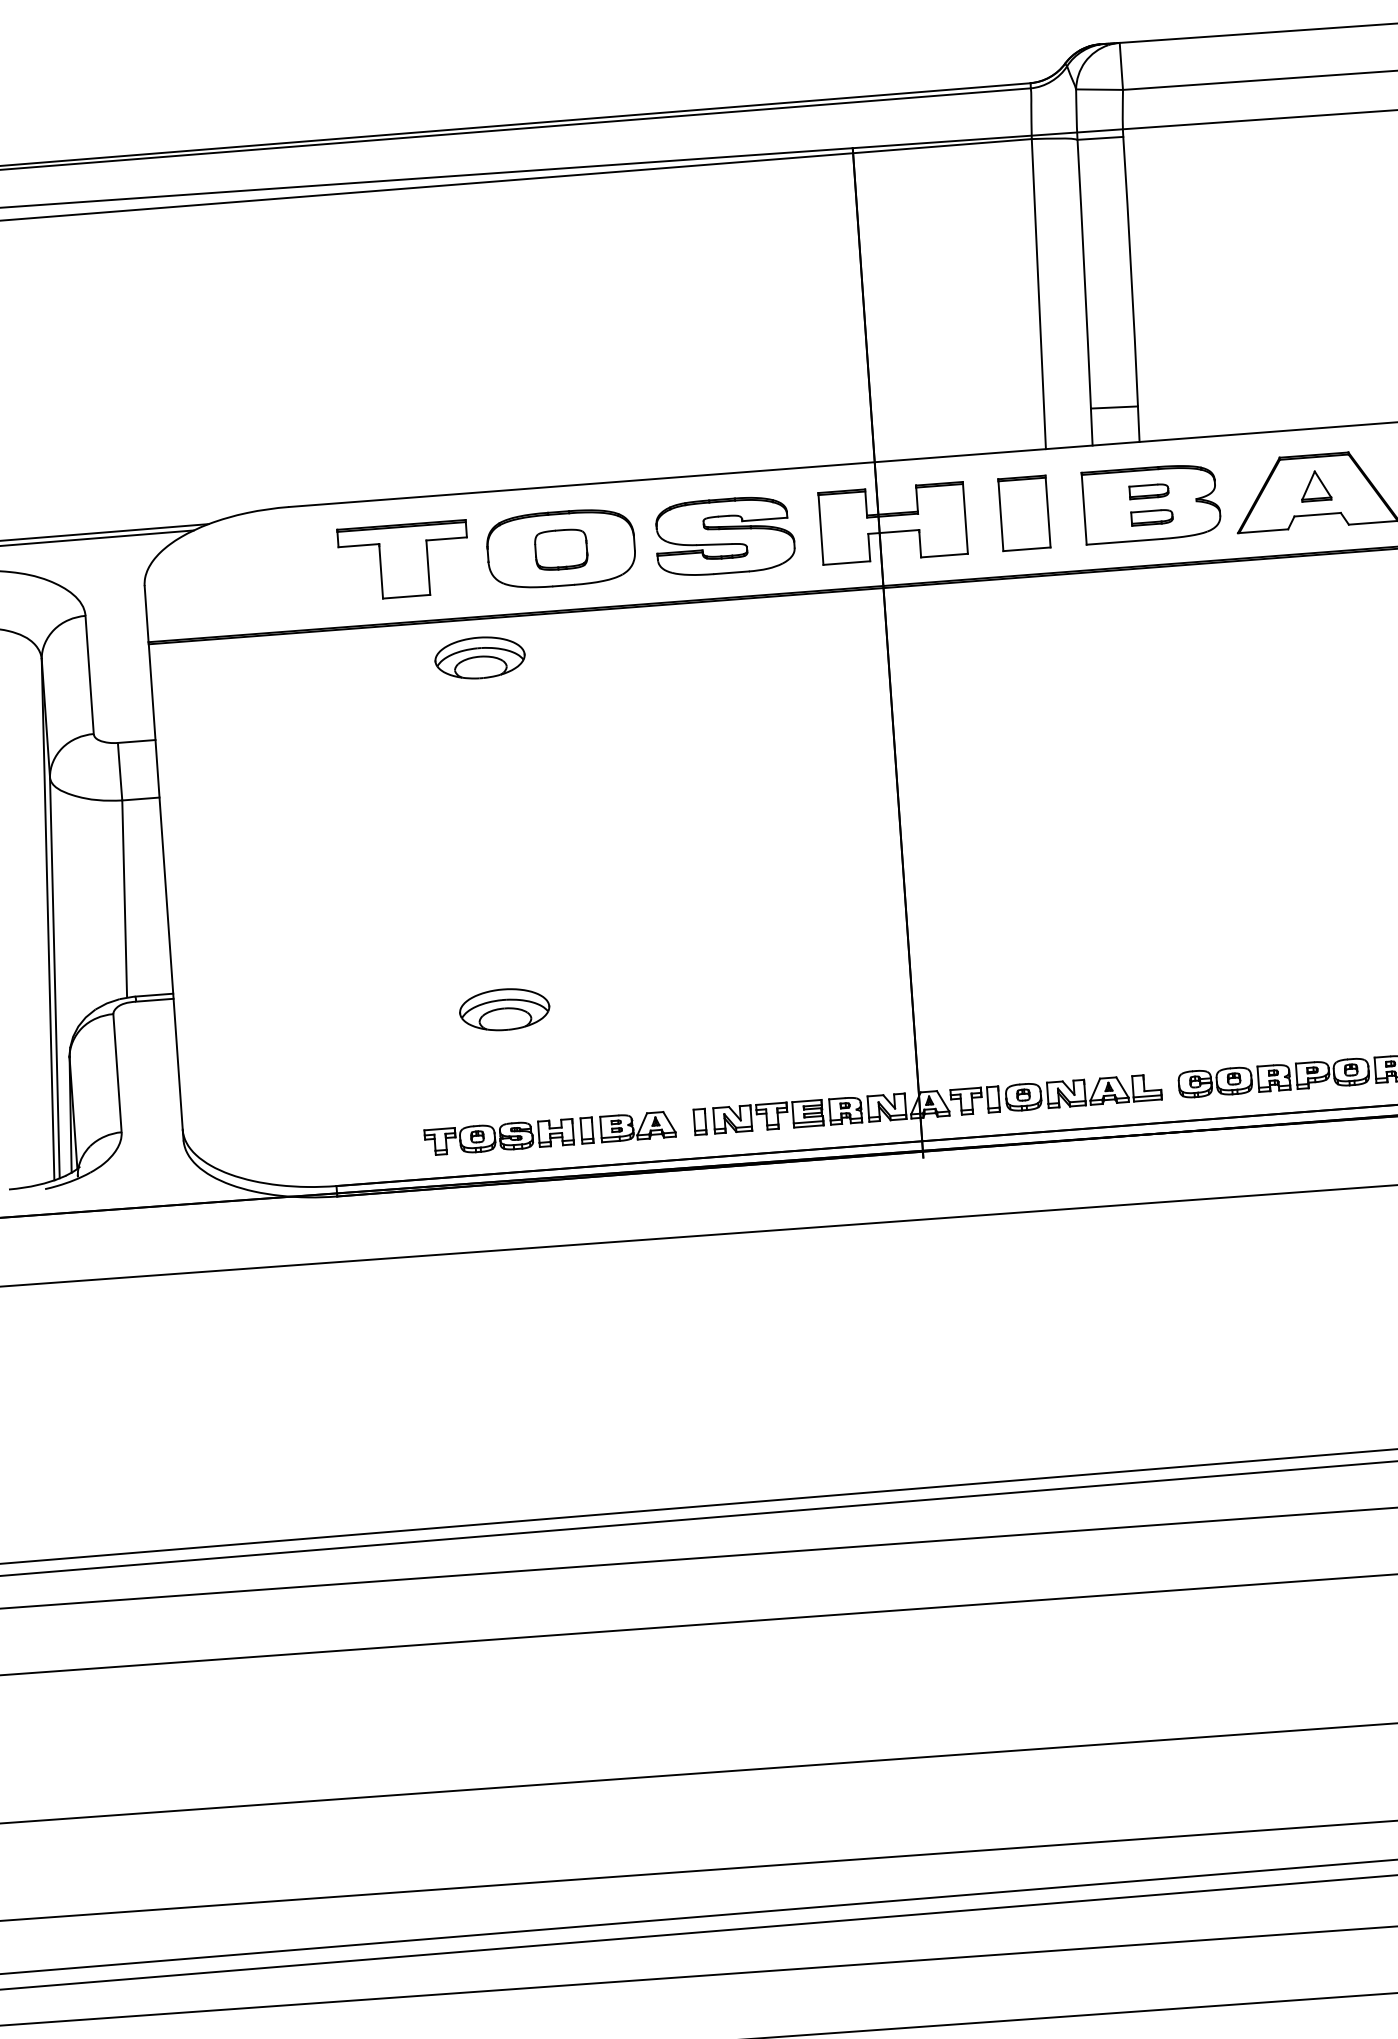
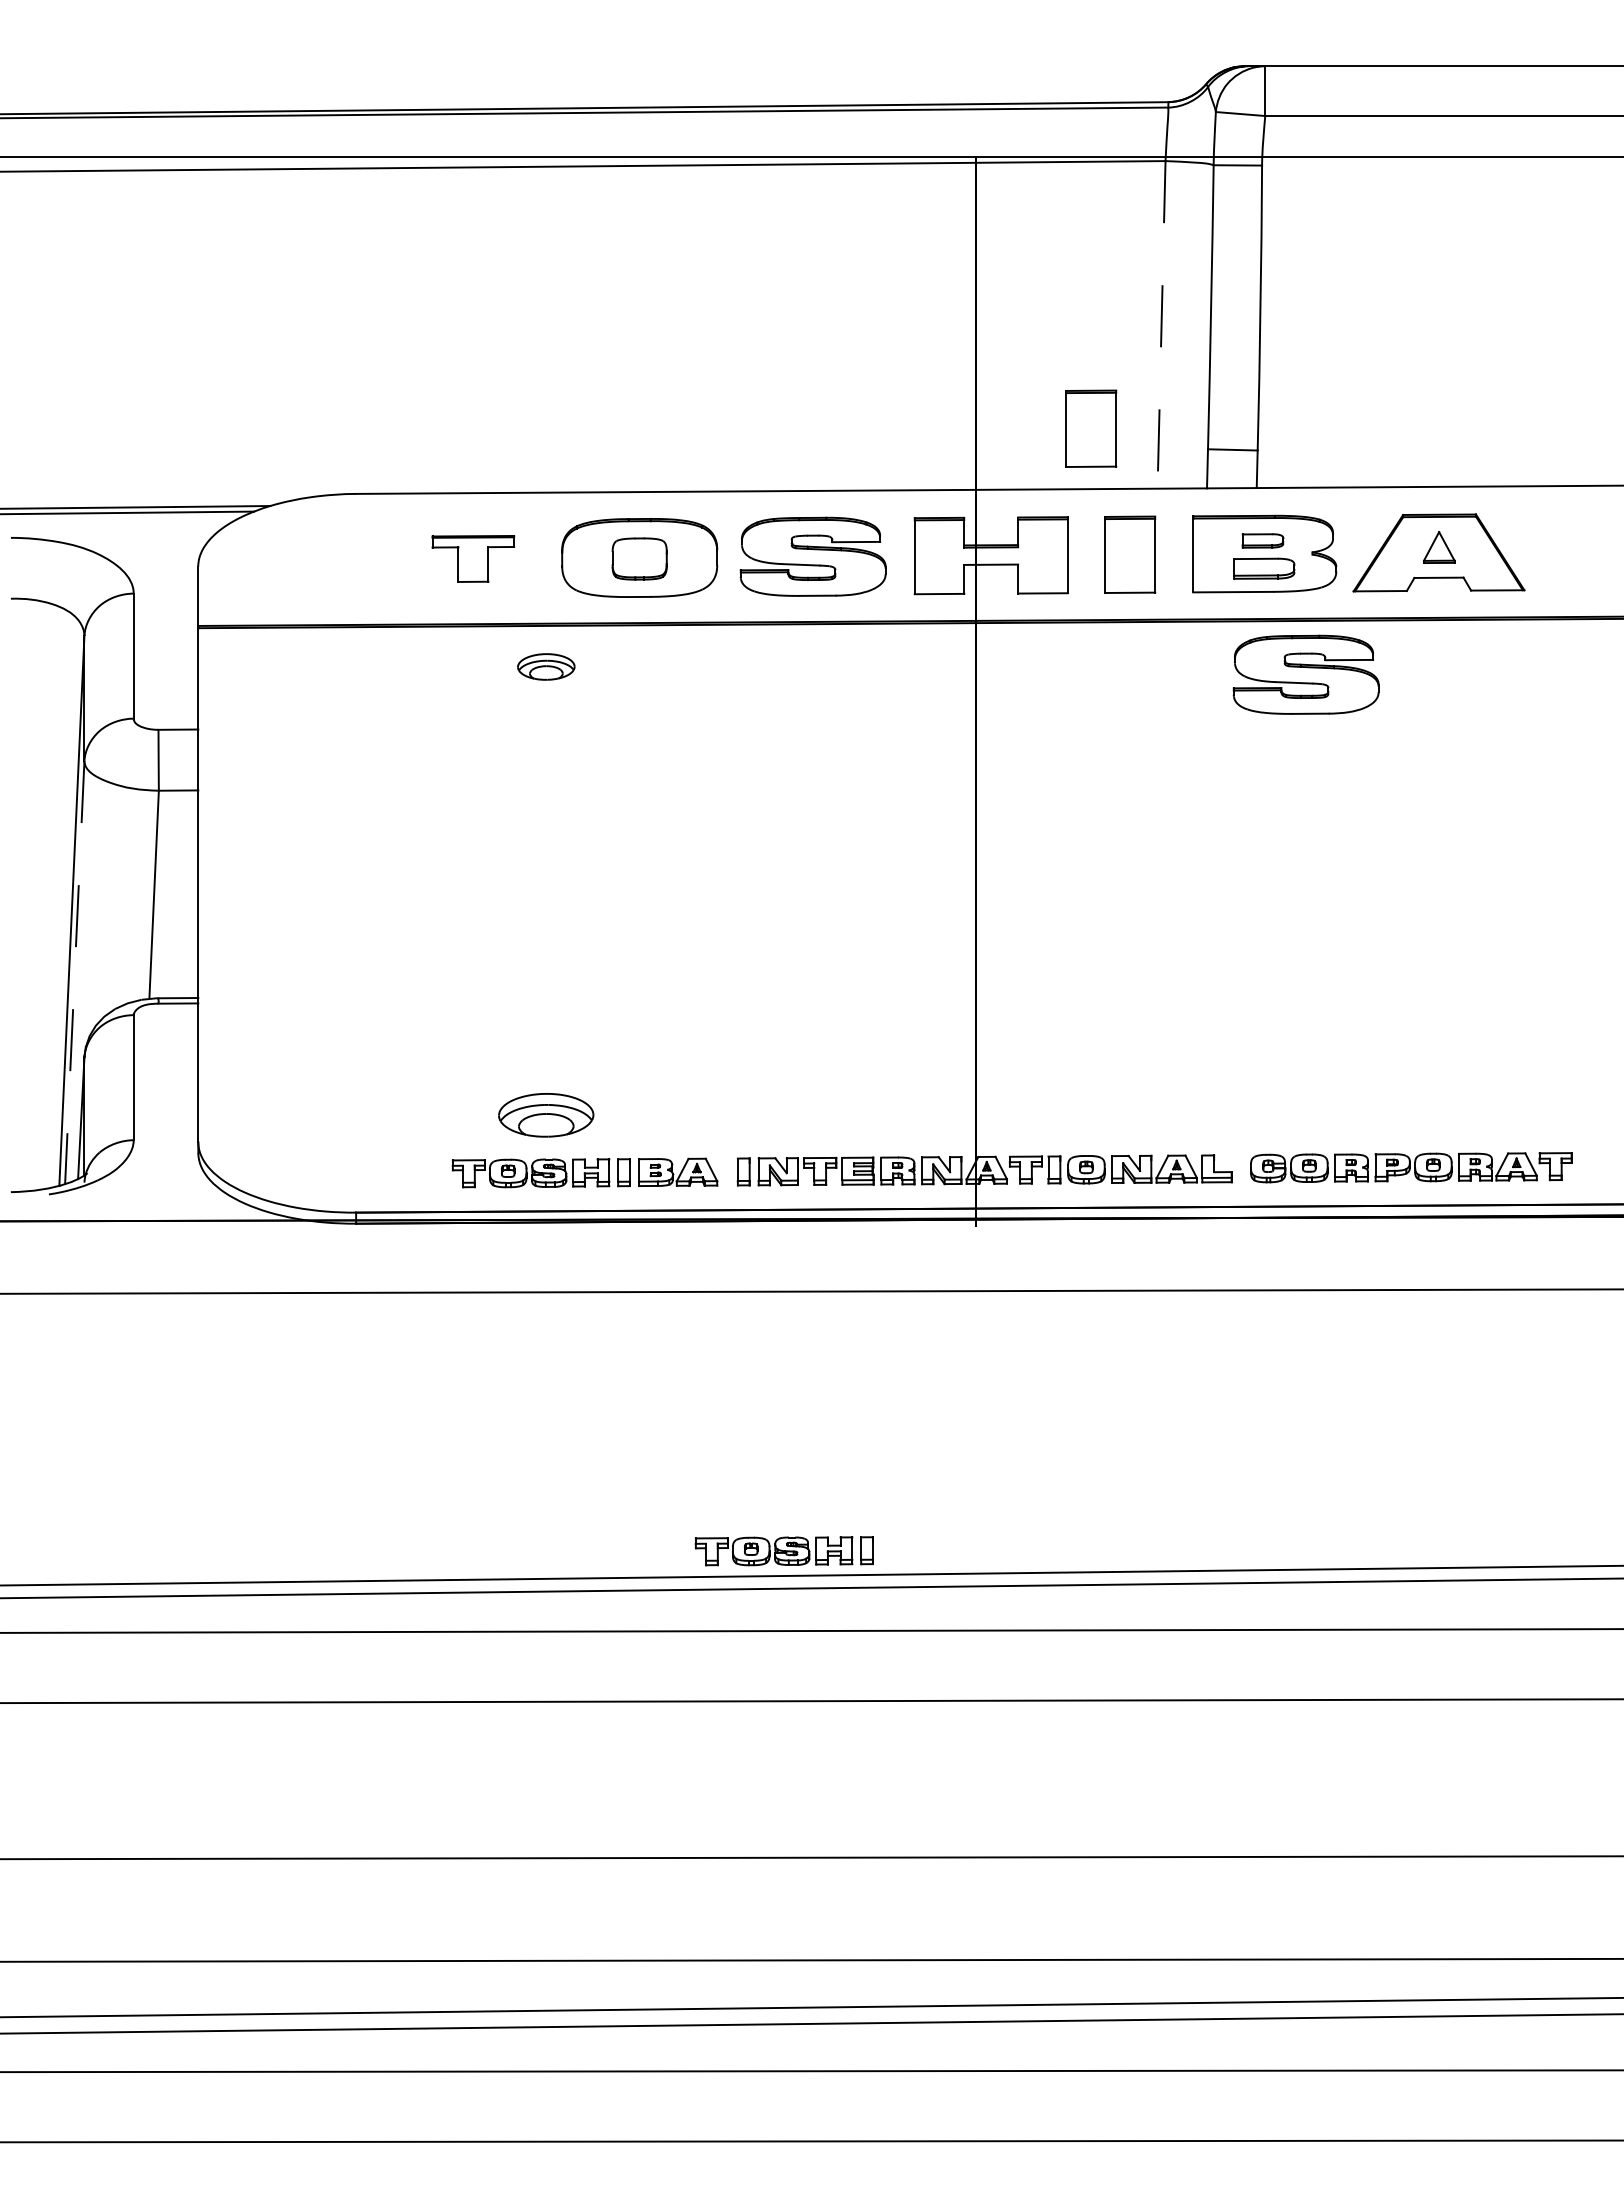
line: (1038, 293) -> (1161, 324), solid -> dashed
part: (979, 396) -> (1091, 428), added
part: (1152, 517) -> (1264, 568), size x1.4
part: (404, 560) -> (473, 558), size x0.6
part: (1197, 614) -> (1305, 674), added
part: (480, 657) -> (546, 666), size x0.6
line: (54, 977) -> (74, 972), solid -> dashed
part: (504, 1009) -> (546, 1115), moved
part: (762, 1477) -> (783, 1551), added

